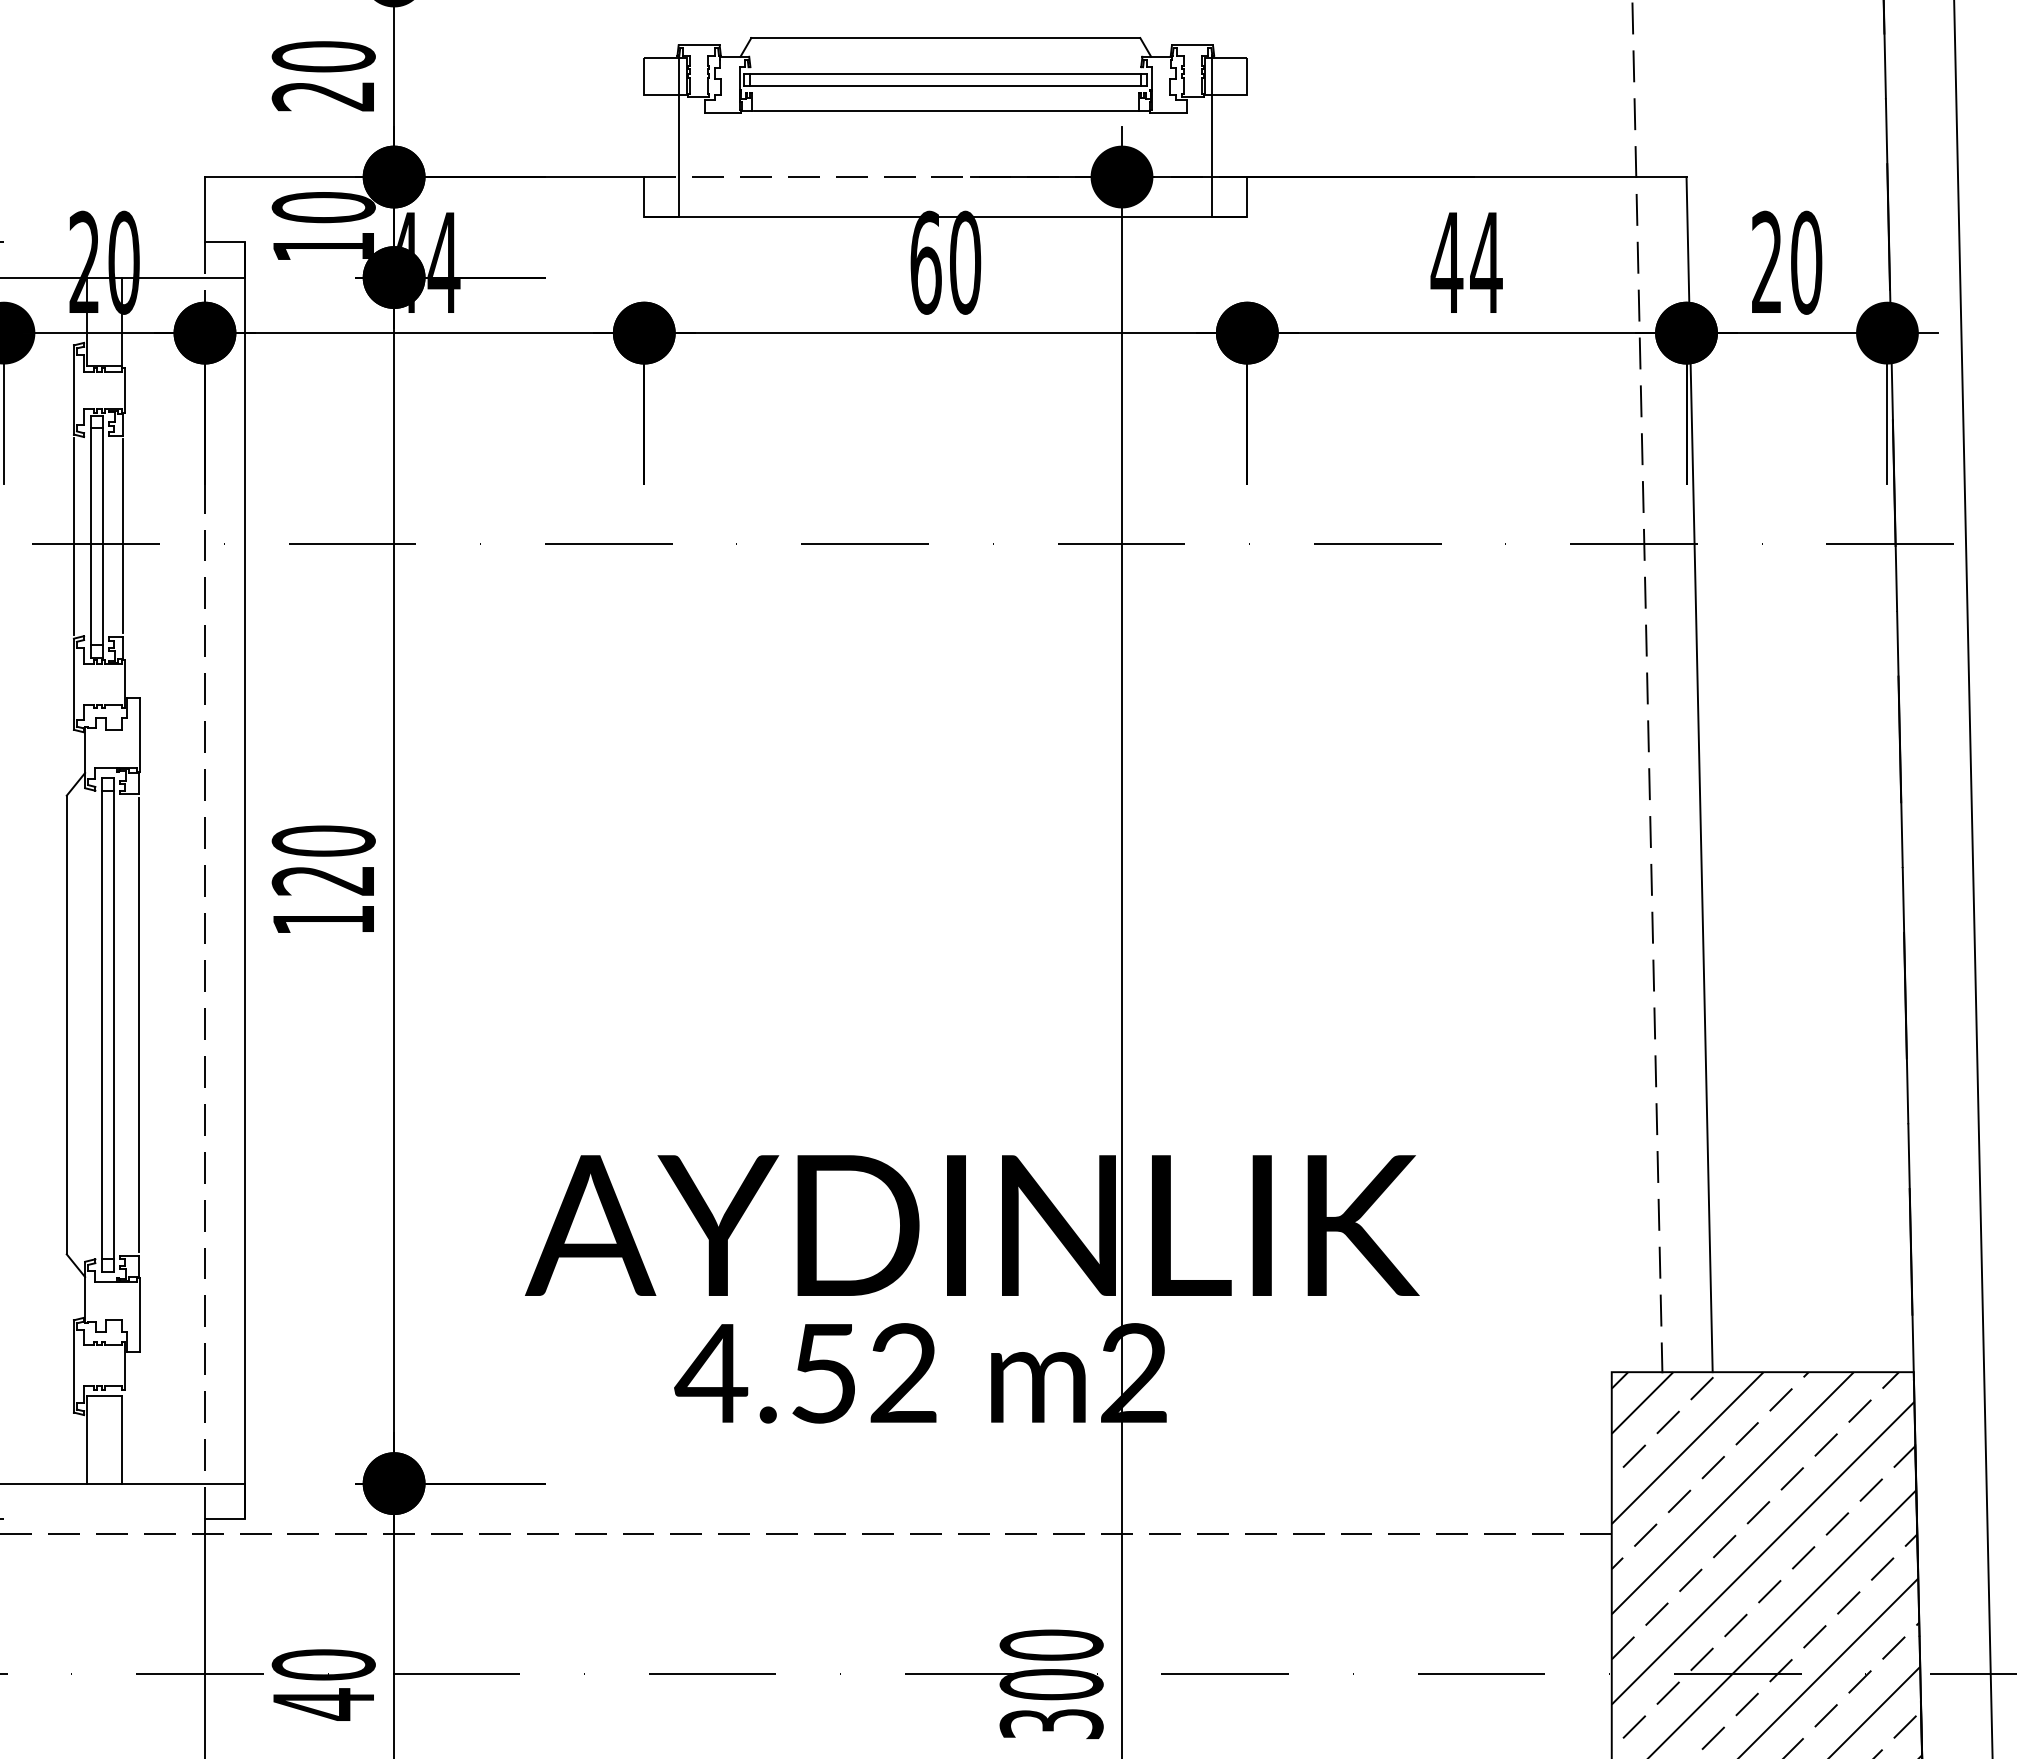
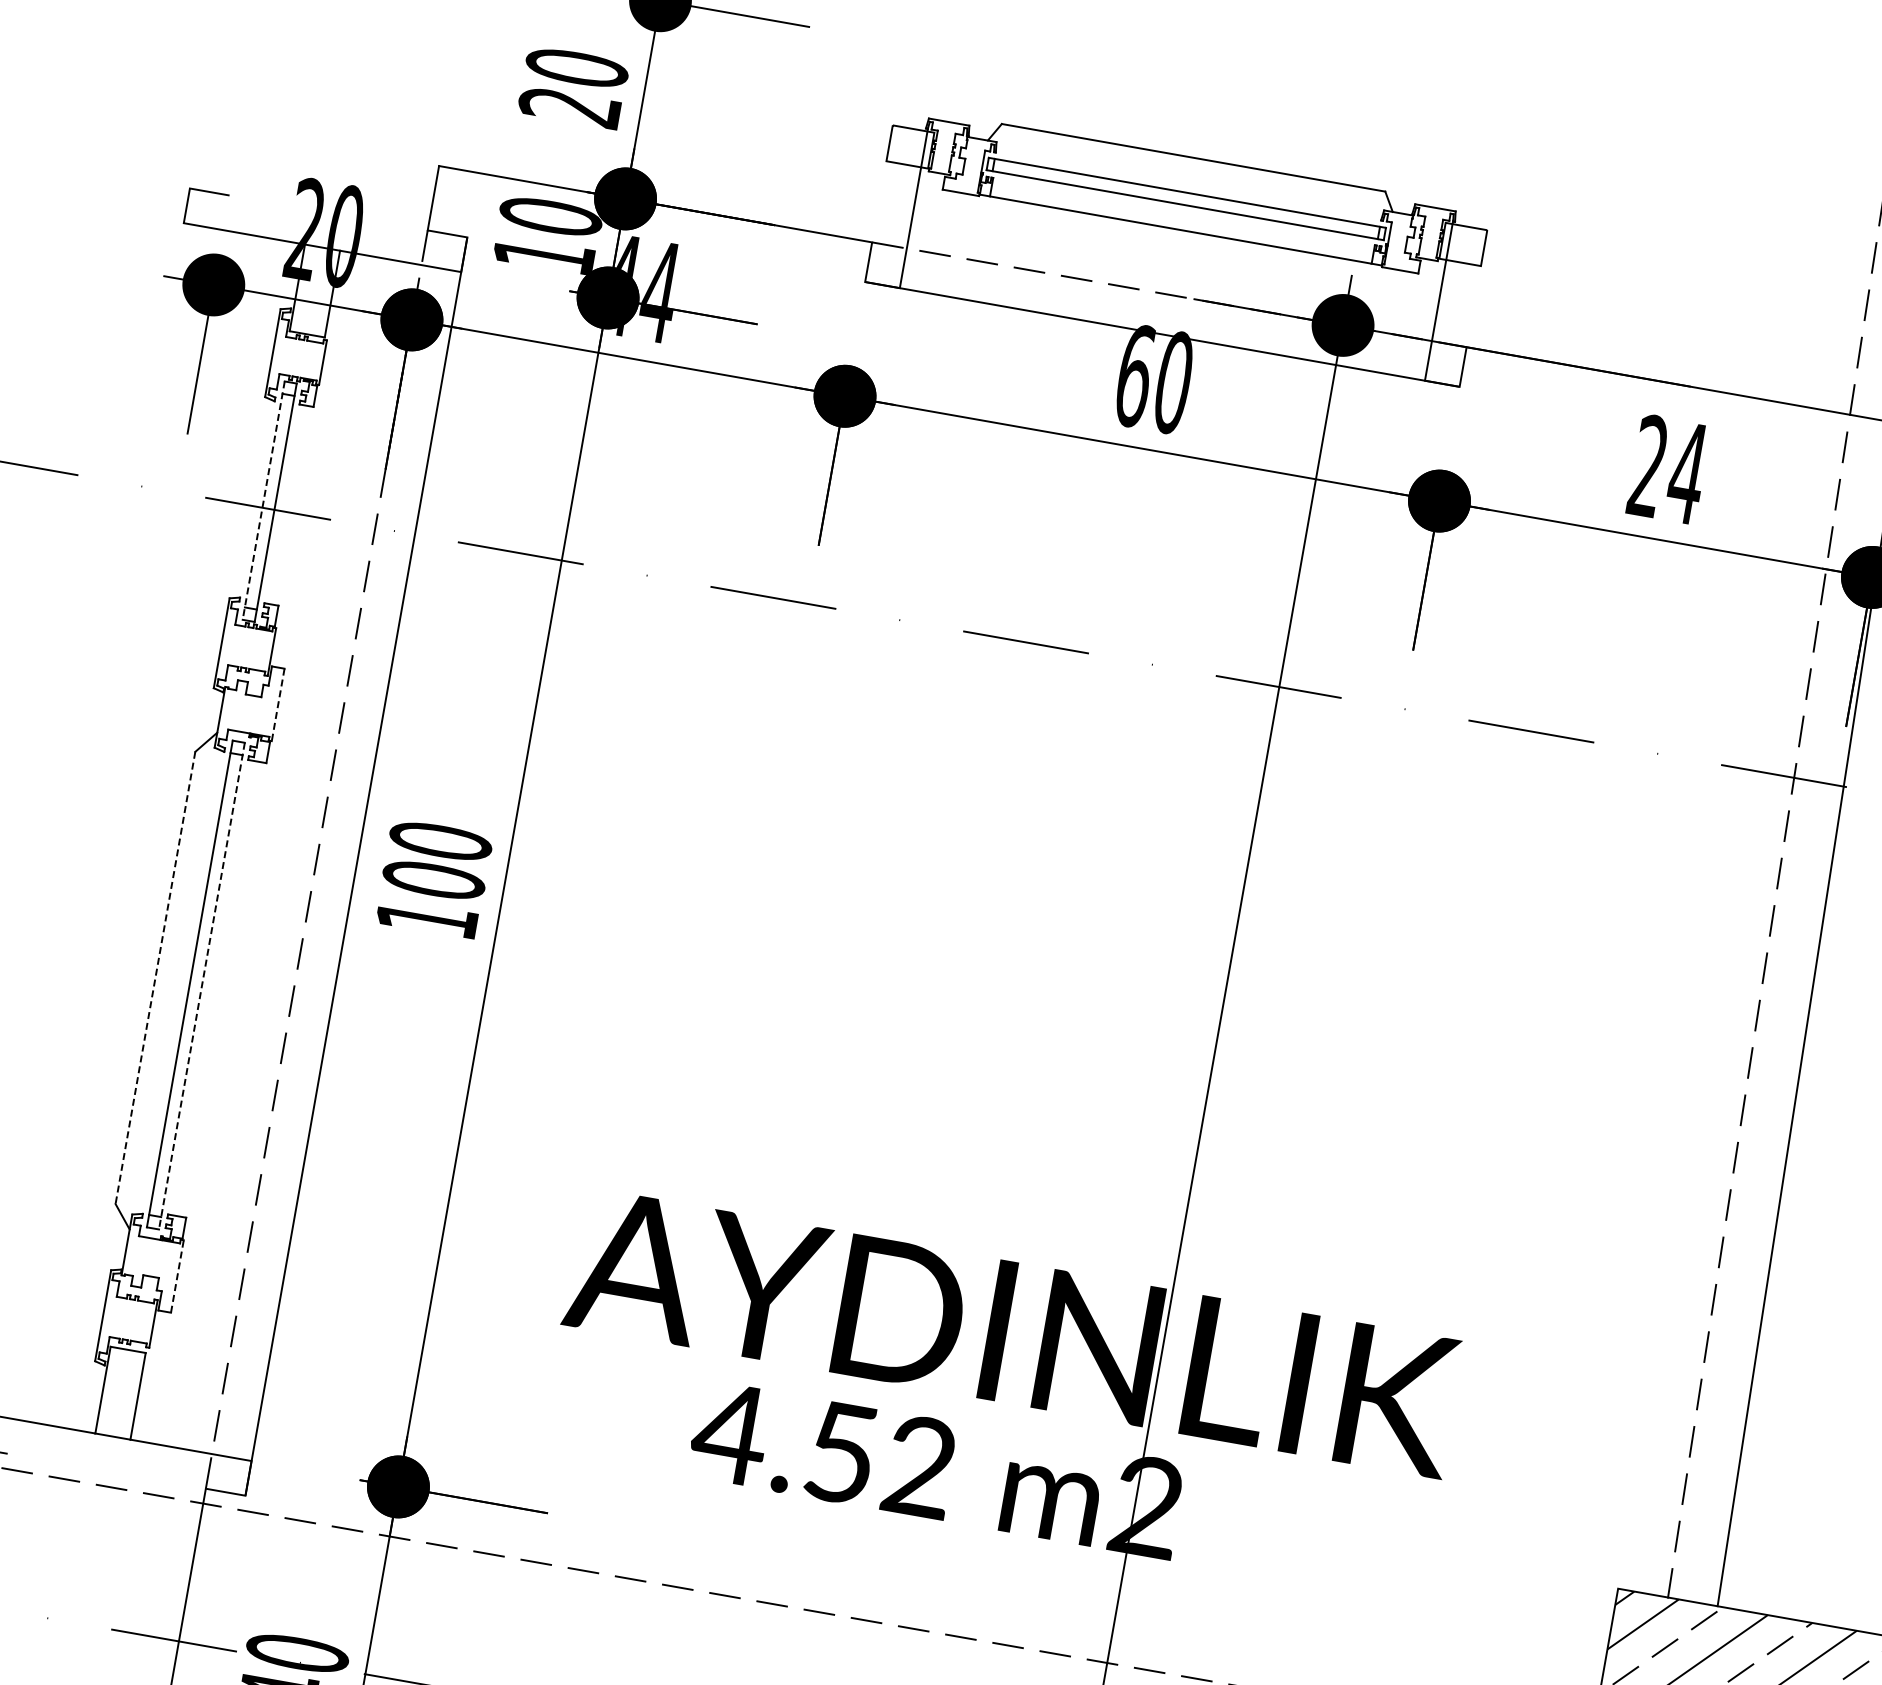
text: (1446, 261) -> (1648, 465), 44 -> 24
line: (123, 535) -> (296, 505), removed
line: (73, 536) -> (246, 497), removed
line: (90, 536) -> (263, 500), solid -> dashed
line: (140, 735) -> (278, 705), solid -> dashed
text: (323, 880) -> (433, 880), 120 -> 100
line: (138, 1024) -> (226, 989), removed
line: (66, 1025) -> (155, 978), solid -> dashed
line: (113, 1025) -> (201, 986), solid -> dashed
line: (140, 1314) -> (177, 1276), solid -> dashed

